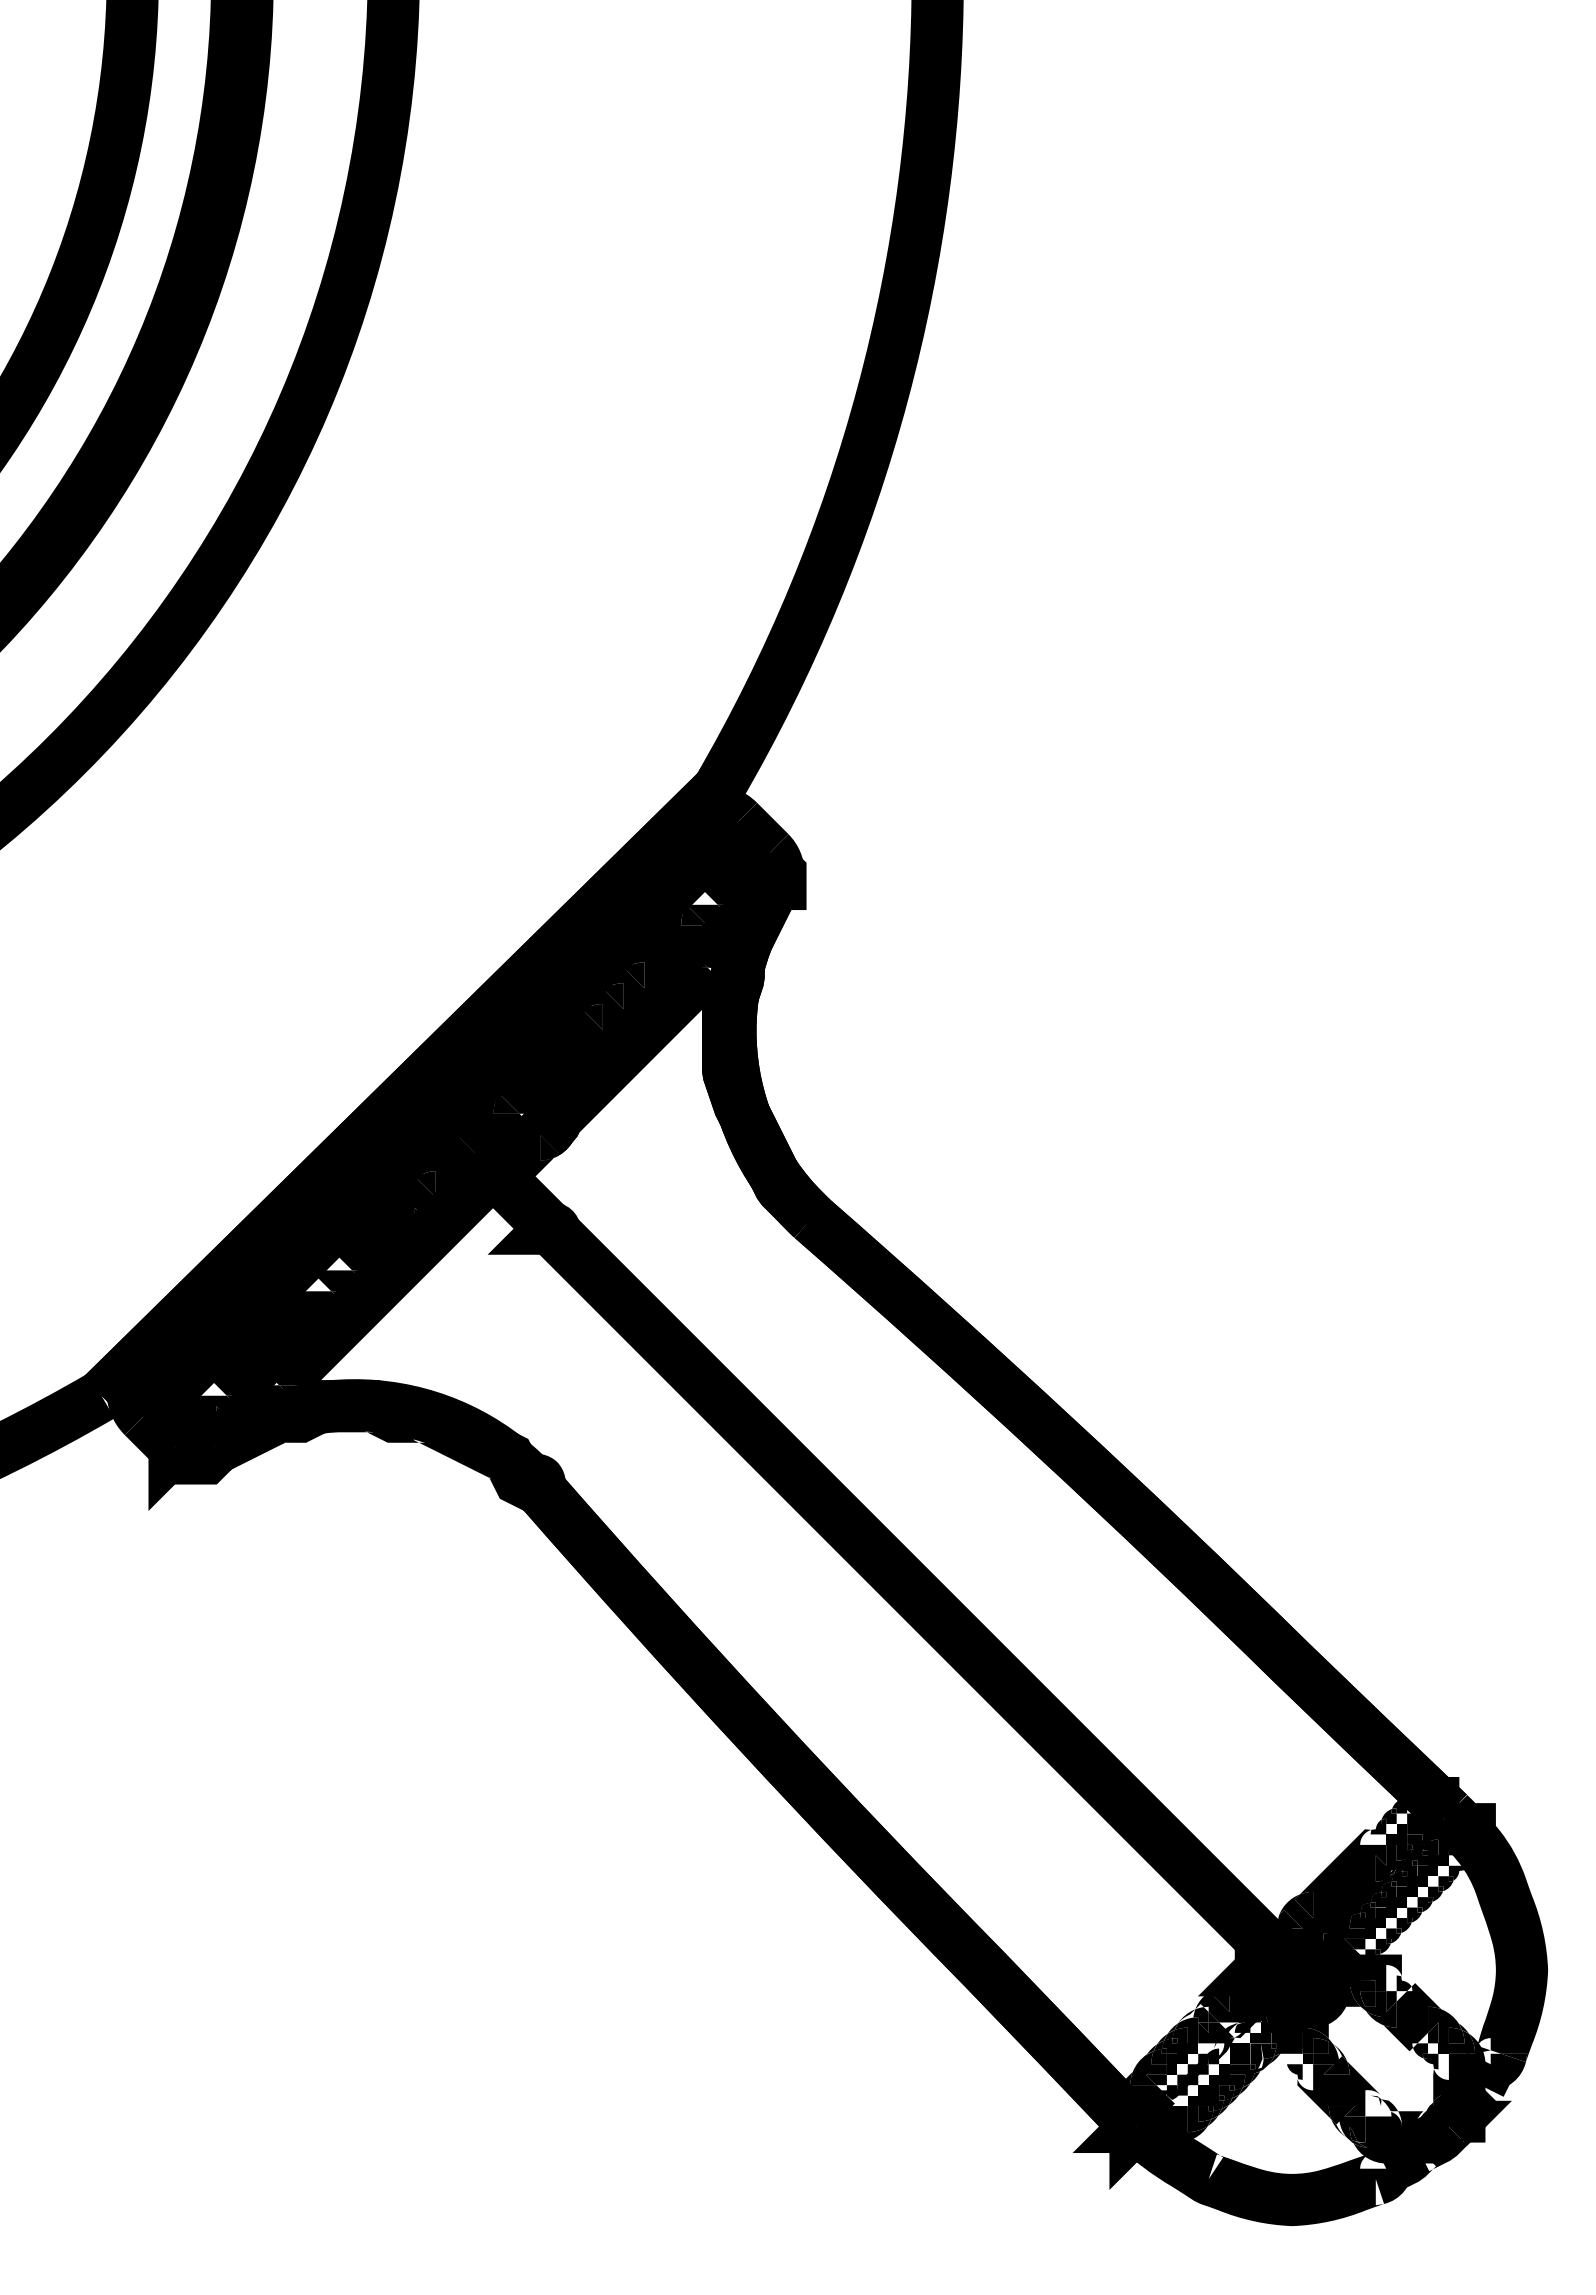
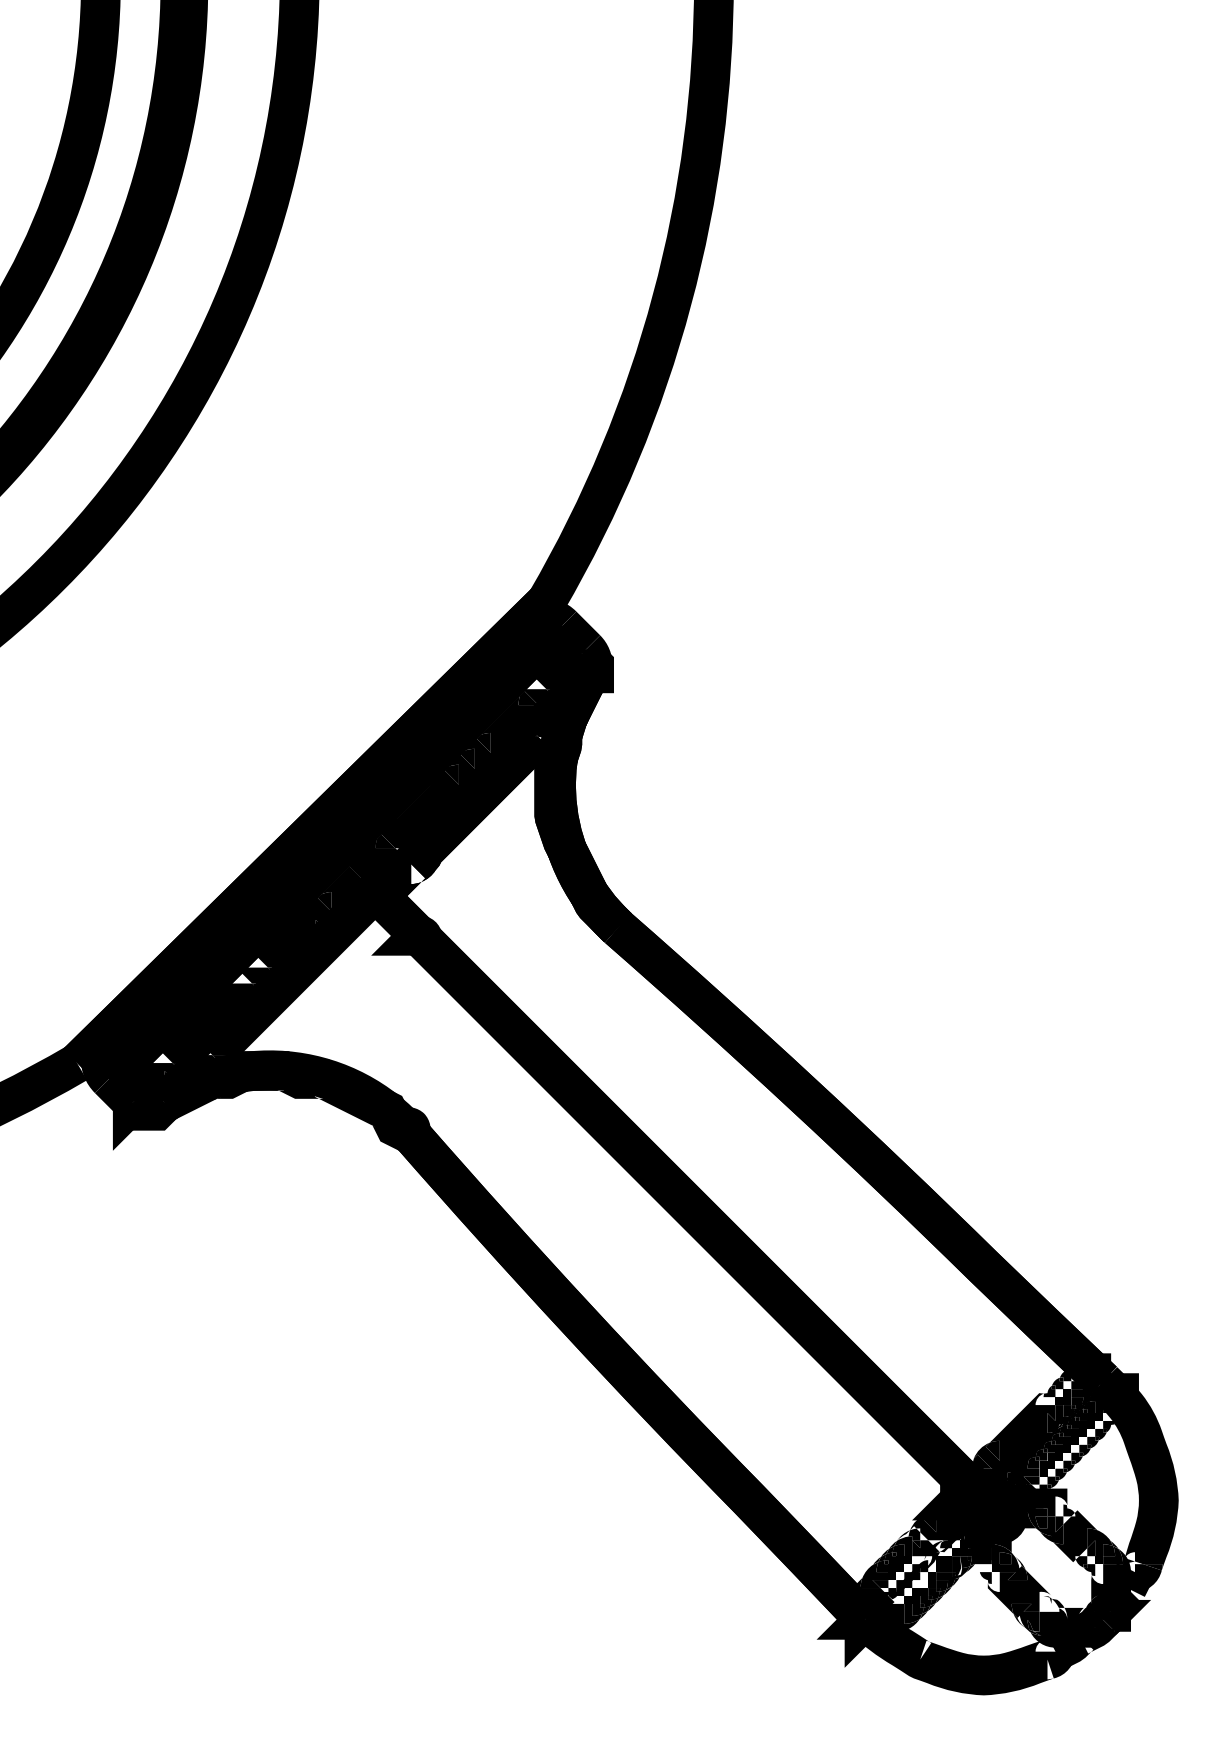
fill: (549, 1147) -> (418, 874), removed
fill: (1213, 2017) -> (923, 1536), removed
fill: (1213, 2079) -> (923, 1583), removed

